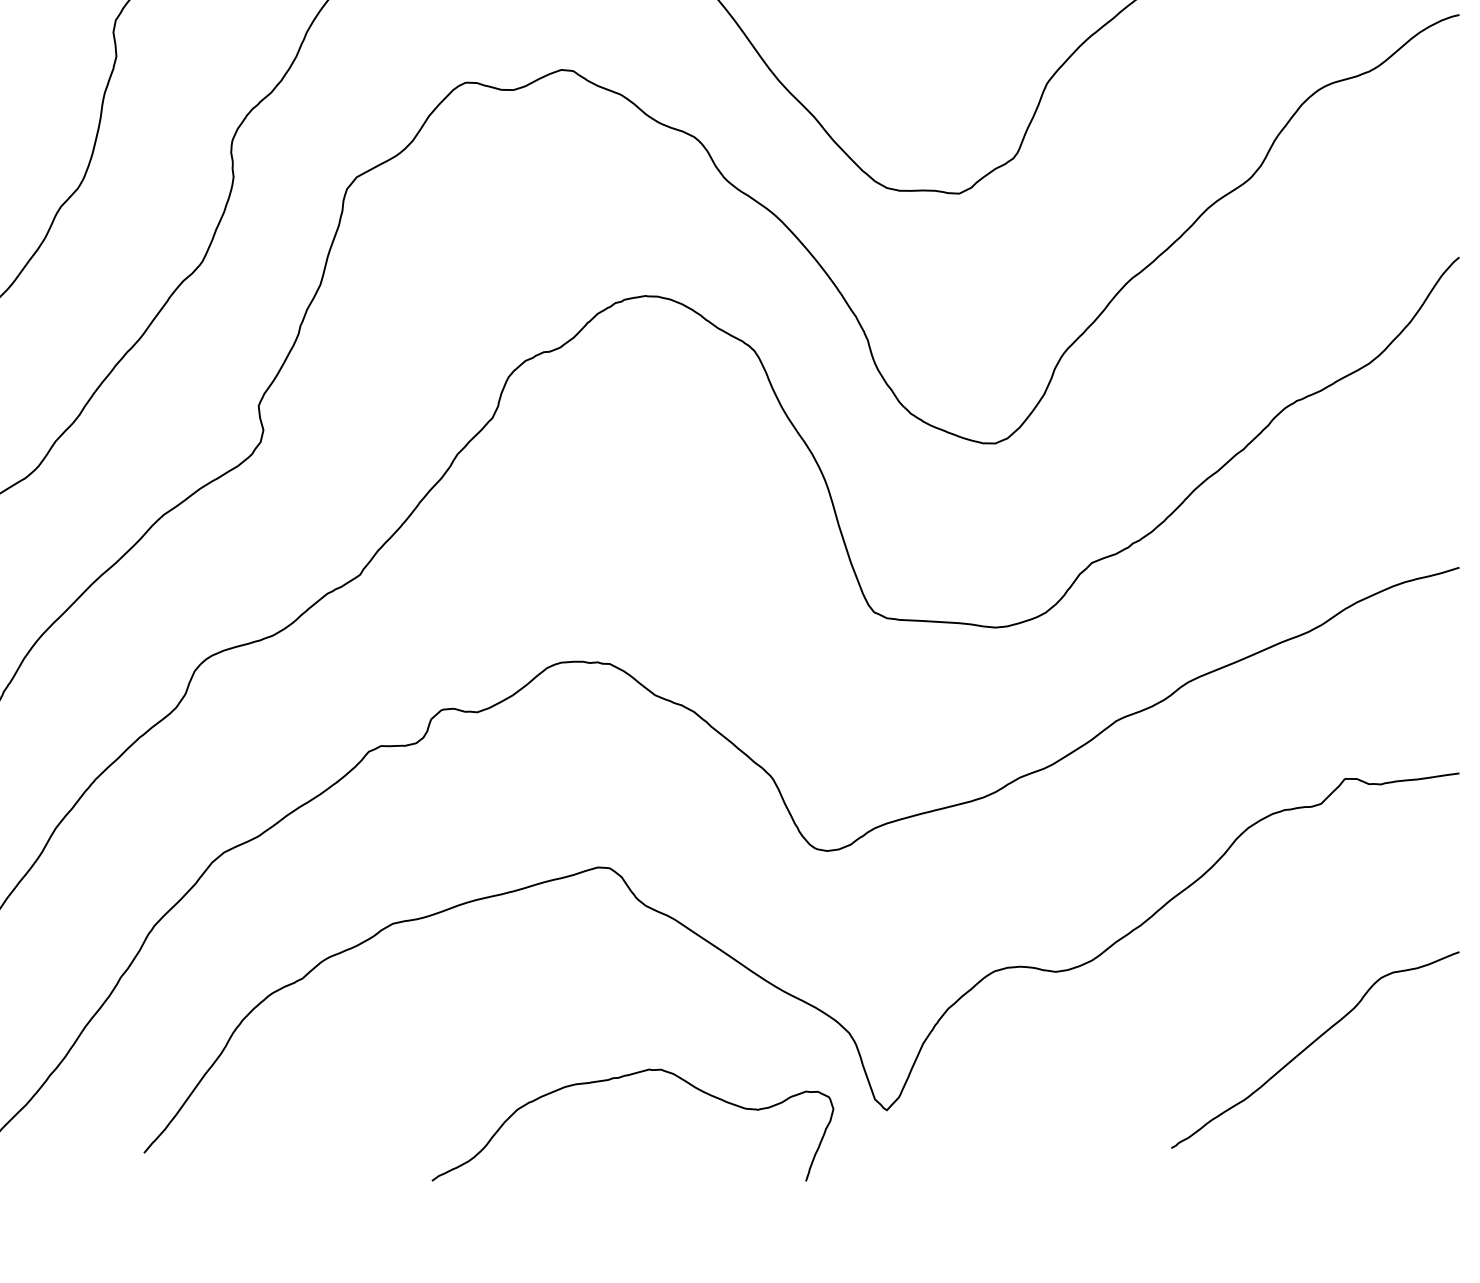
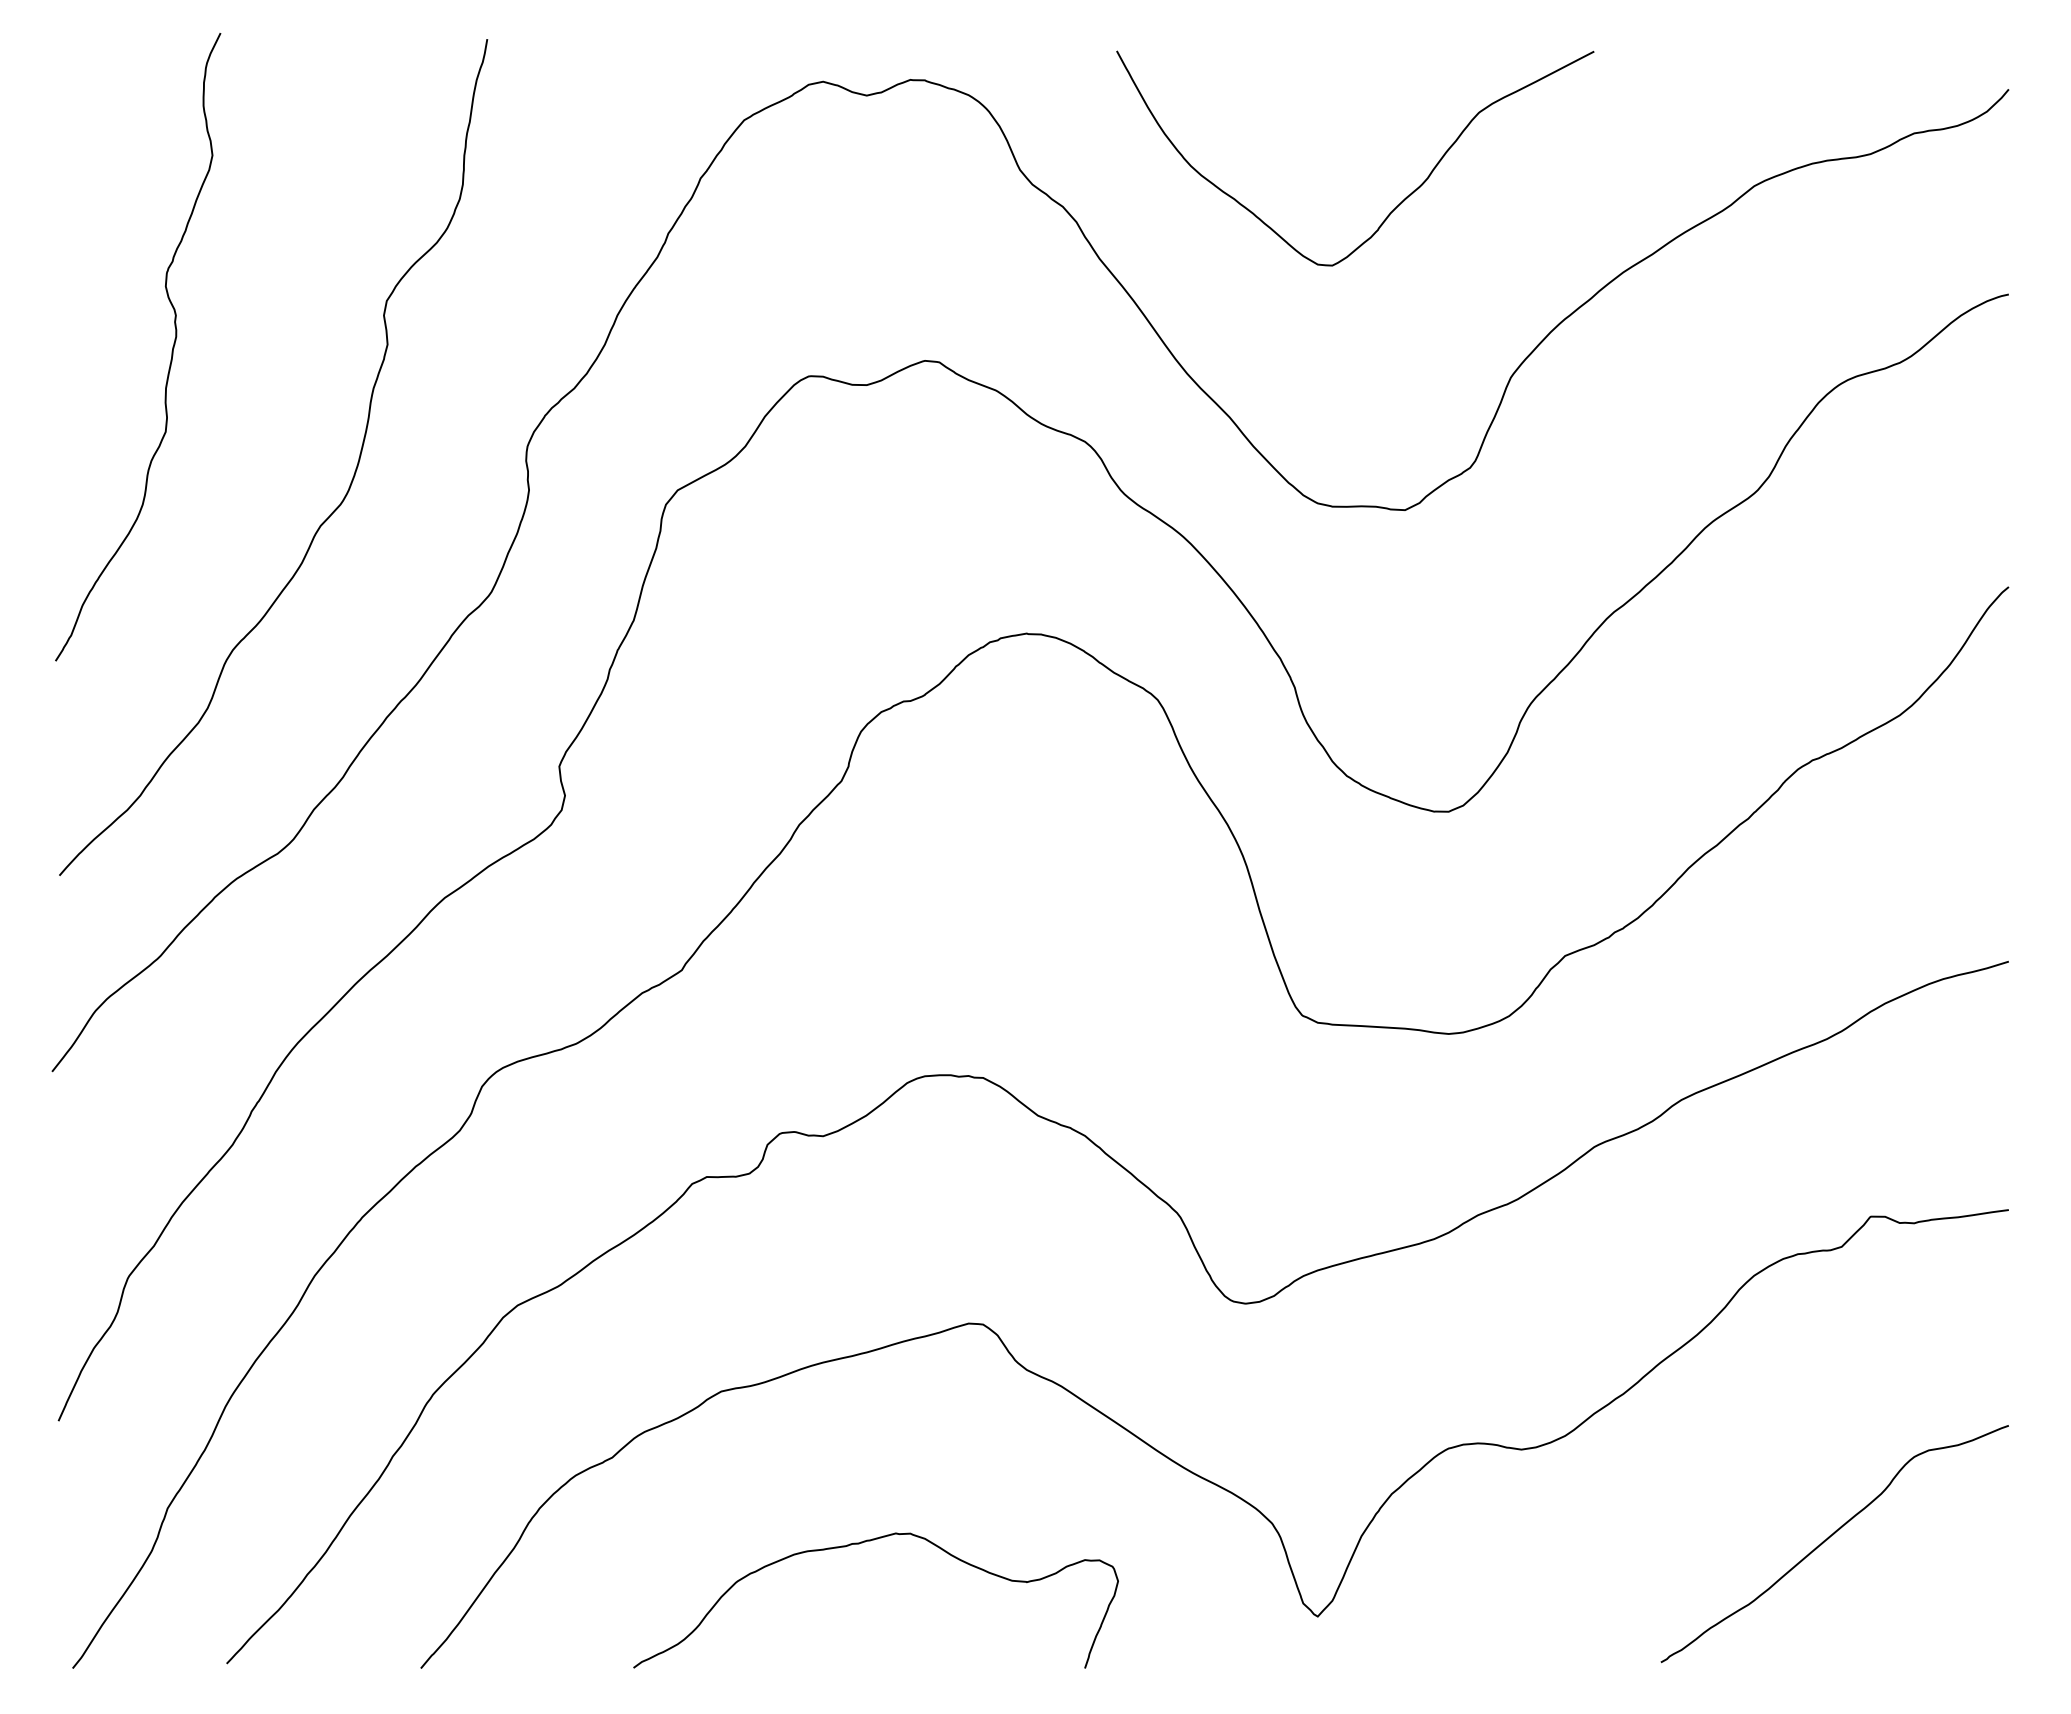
curve: (619, 1078) -> (859, 1544), moved

